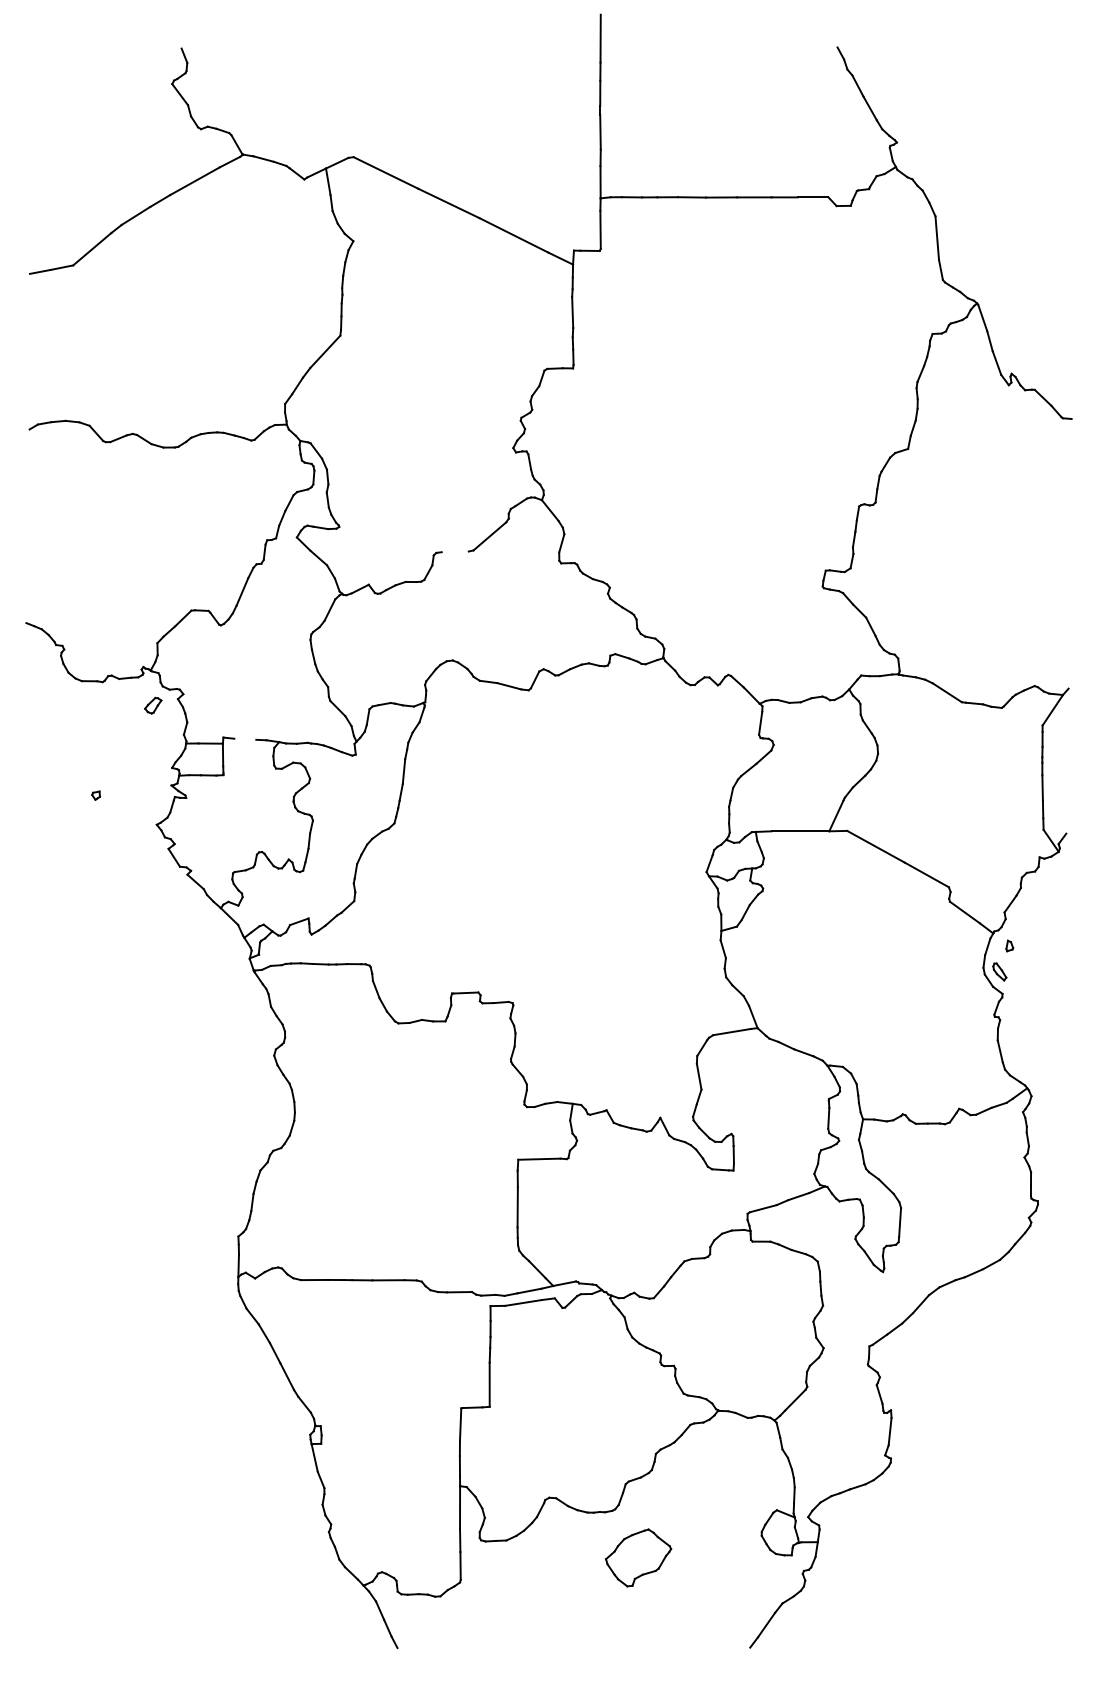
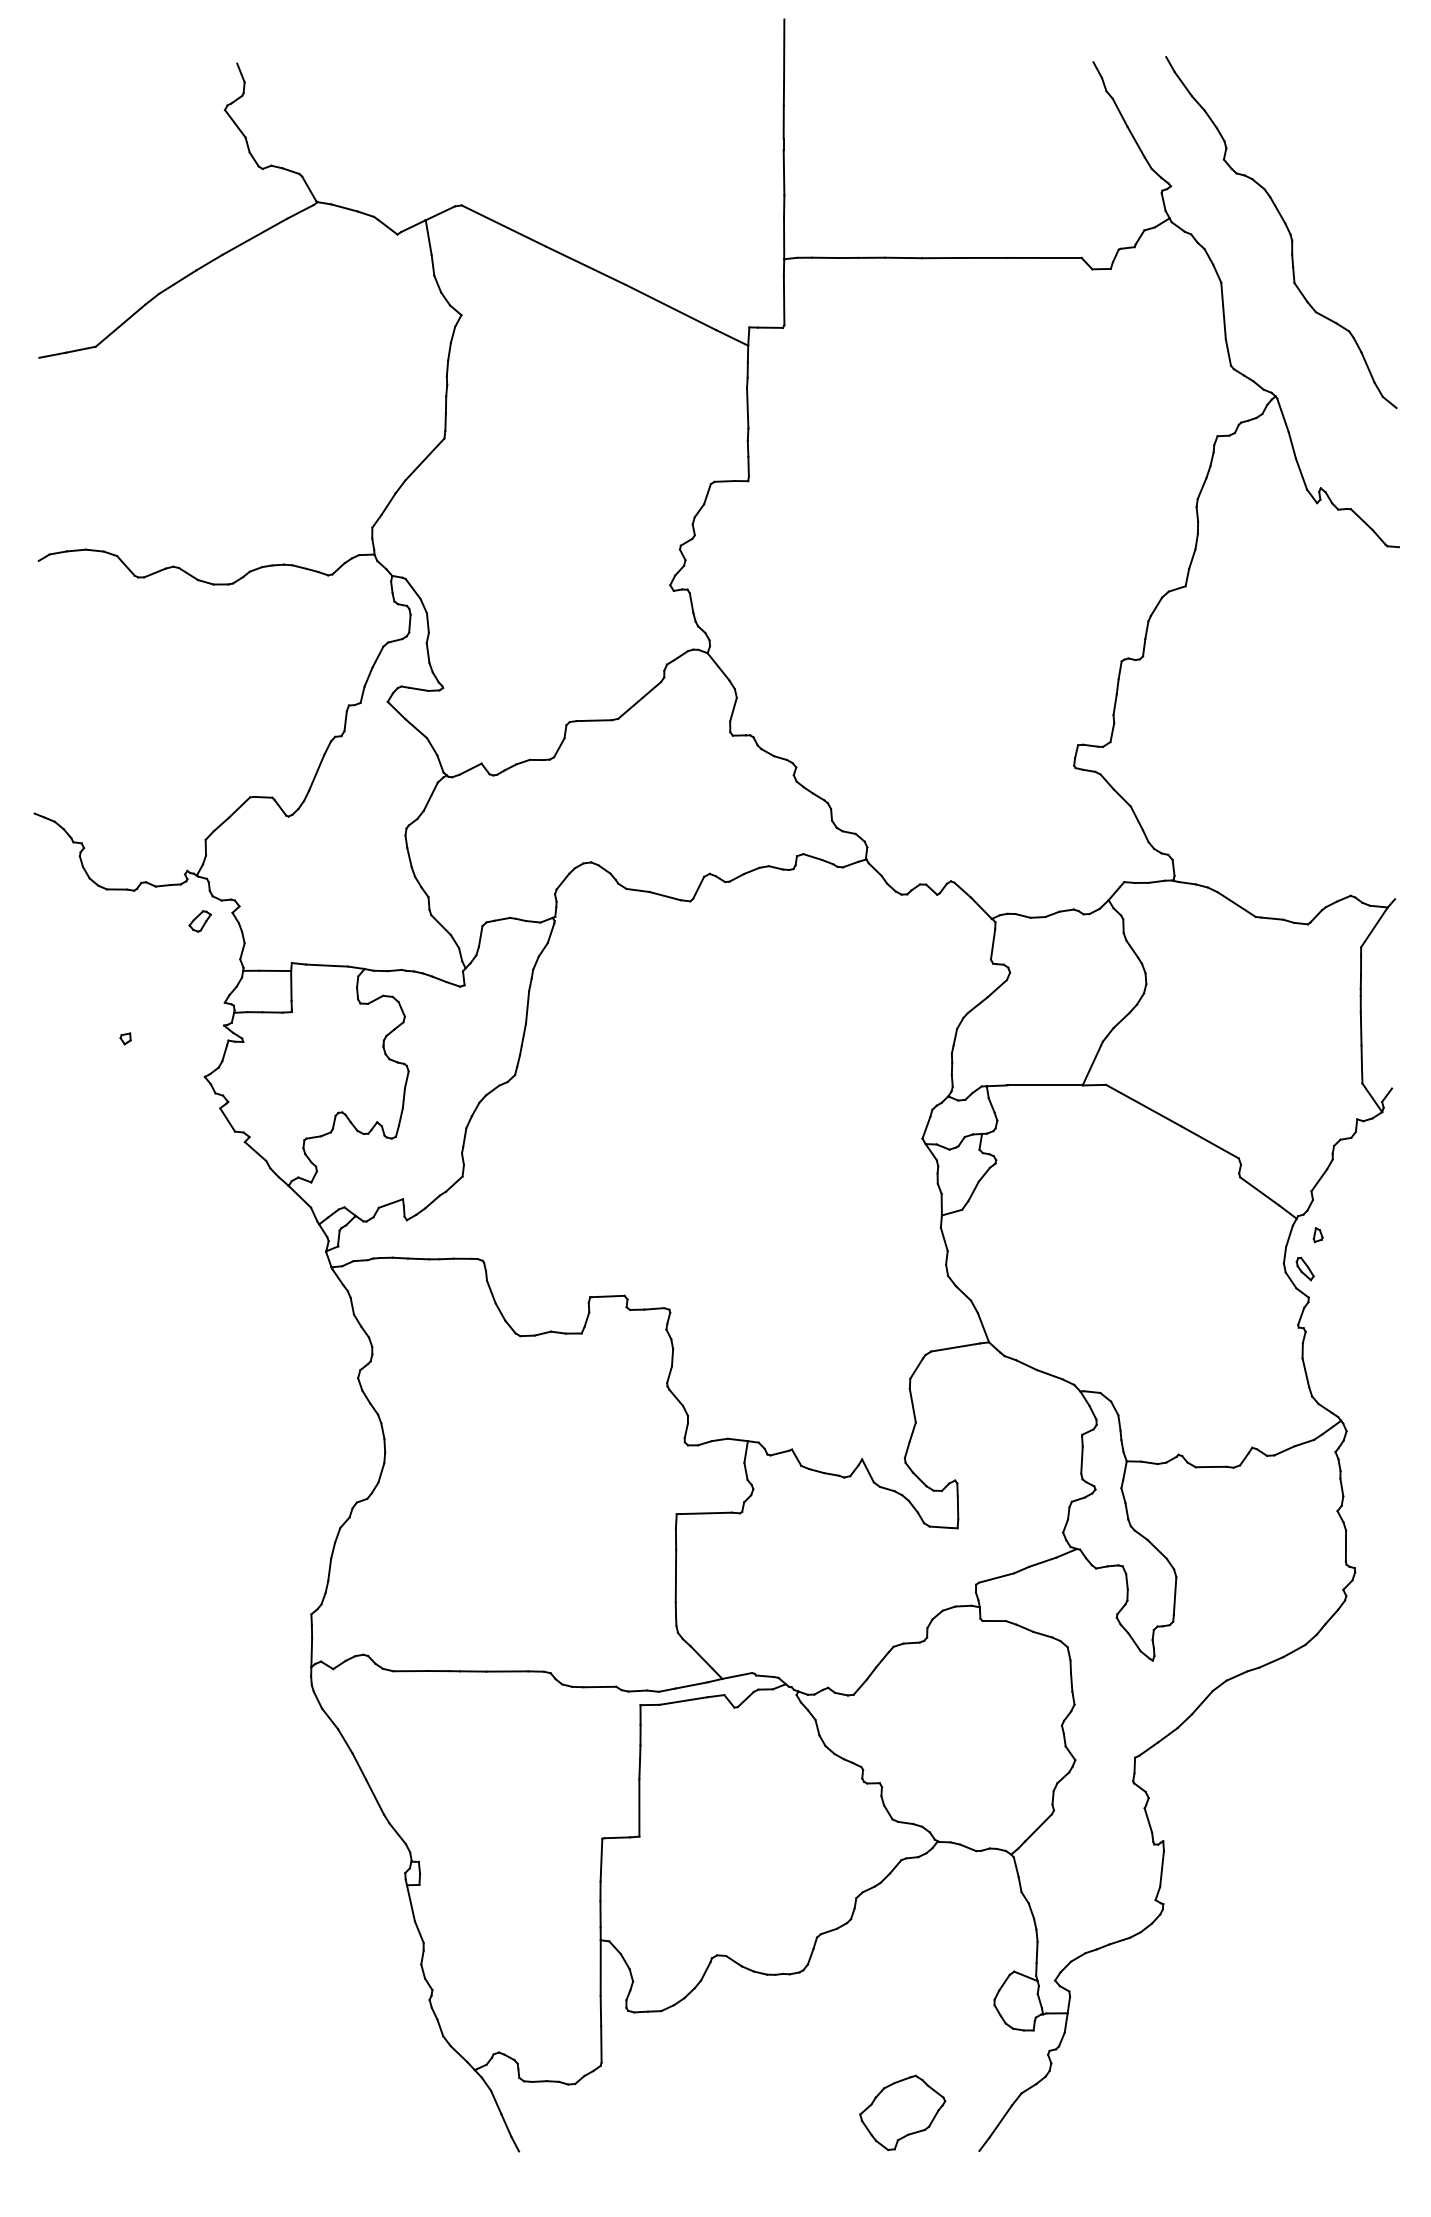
part: (986, 176) -> (1287, 230), added
line: (455, 551) -> (594, 720), added
line: (245, 739) -> (320, 965), added
part: (638, 1557) -> (902, 2112), moved

